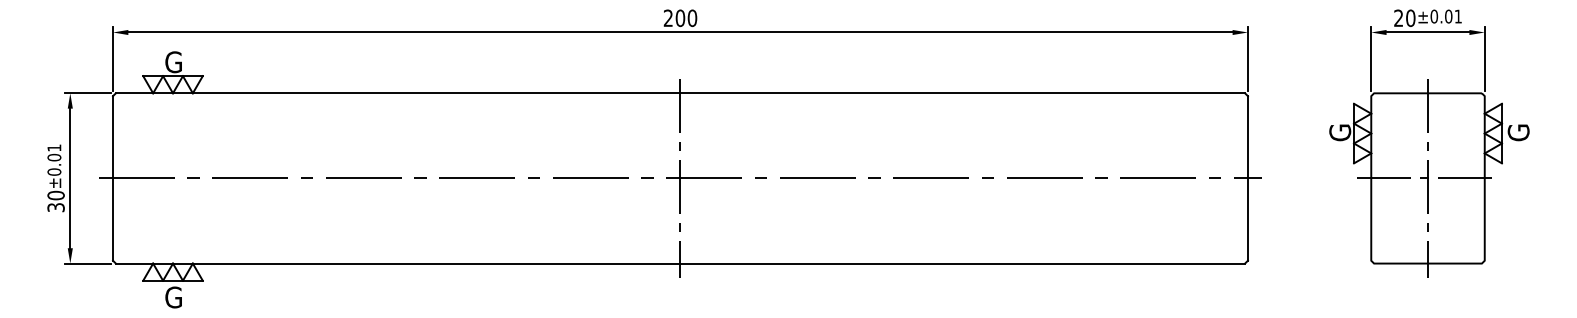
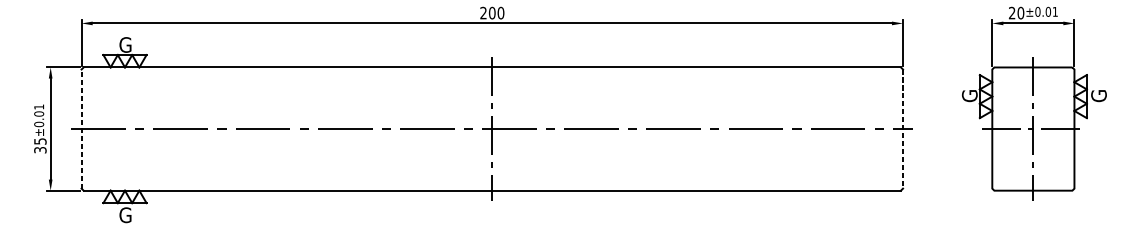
line: (113, 177) -> (81, 128), solid -> dashed
line: (1247, 178) -> (902, 129), solid -> dashed
text: (55, 195) -> (39, 141), 30 -> 35

